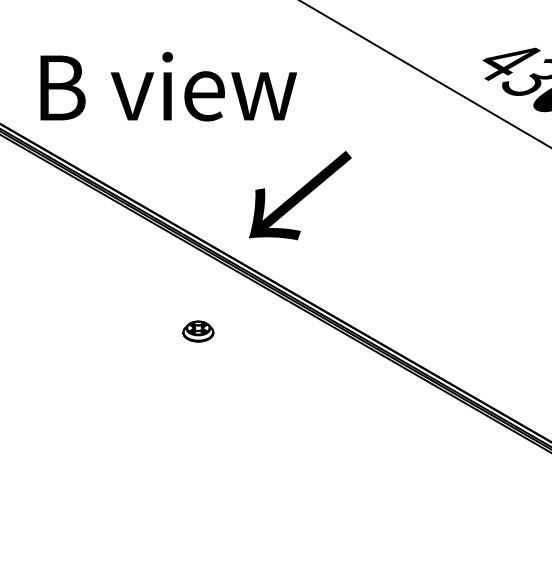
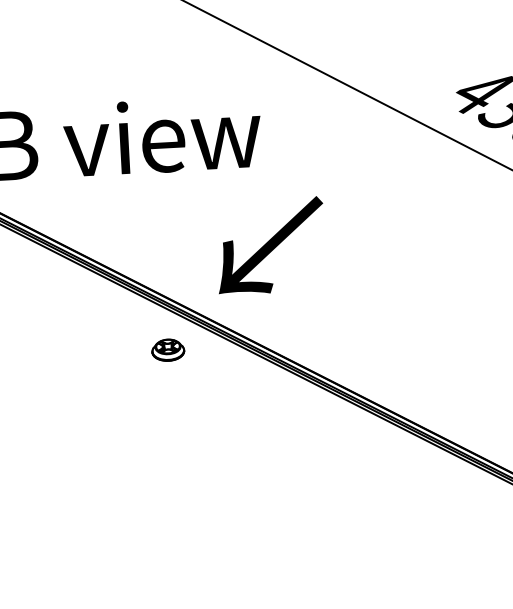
part: (198, 331) -> (168, 350), moved

